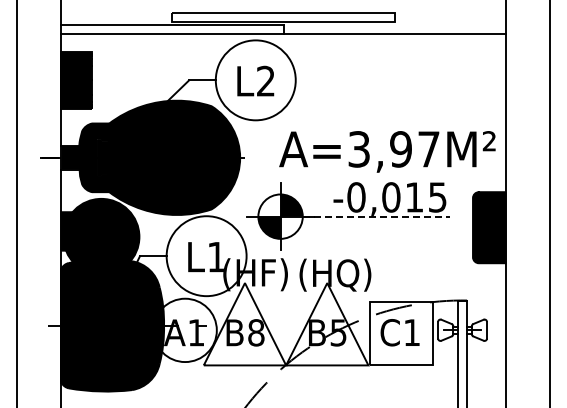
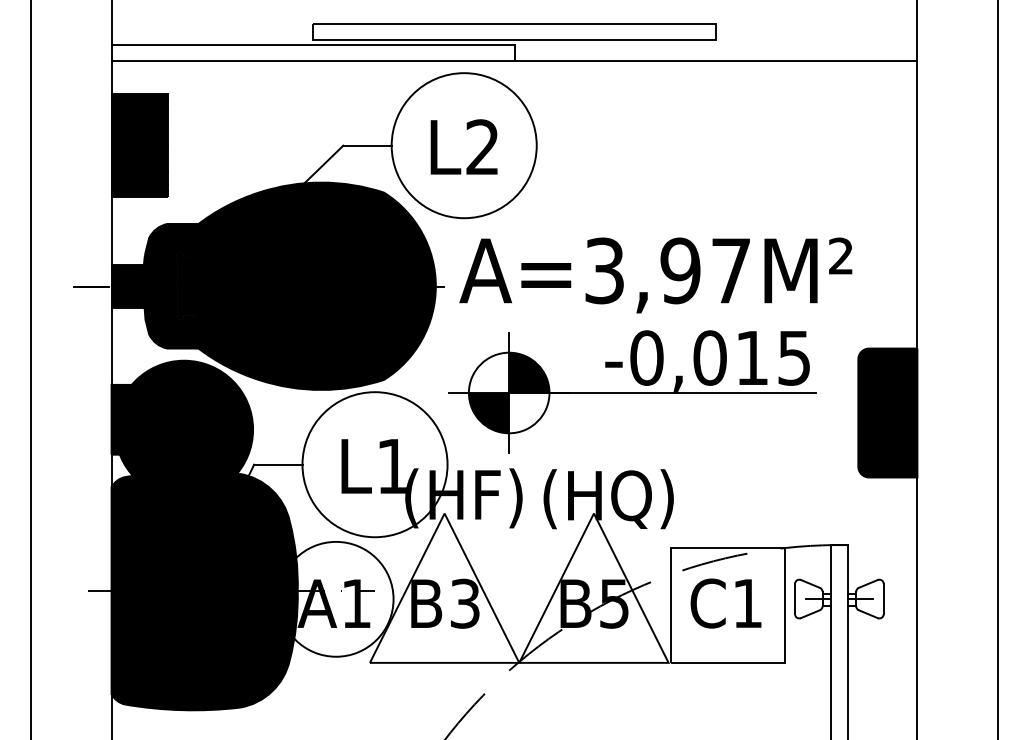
text: (387, 151) -> (656, 274), moved
line: (376, 216) -> (683, 392), dashed -> solid
text: (256, 332) -> (465, 603), B8 -> B3

